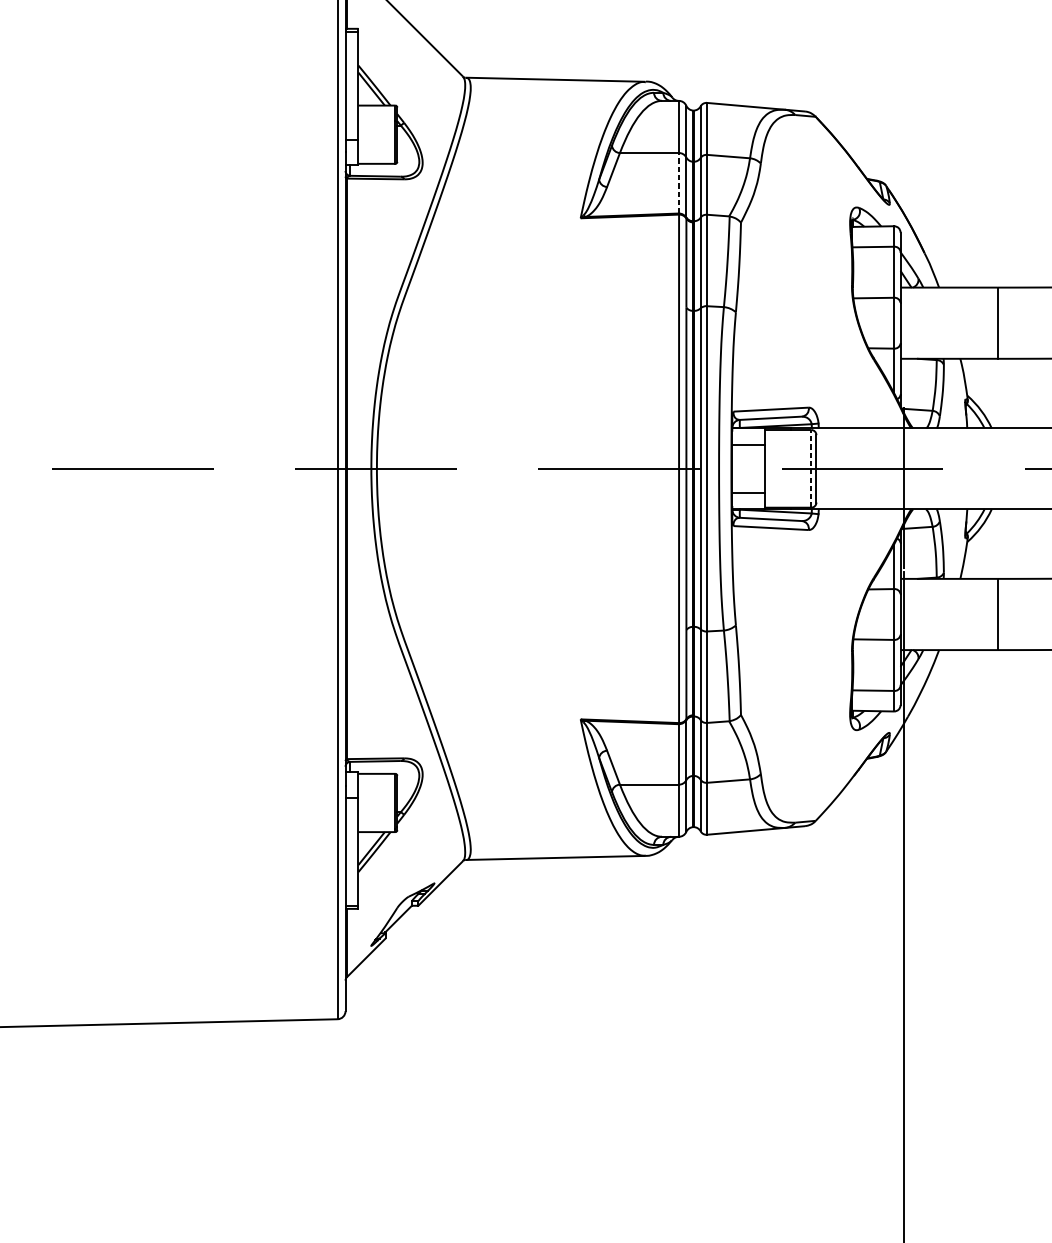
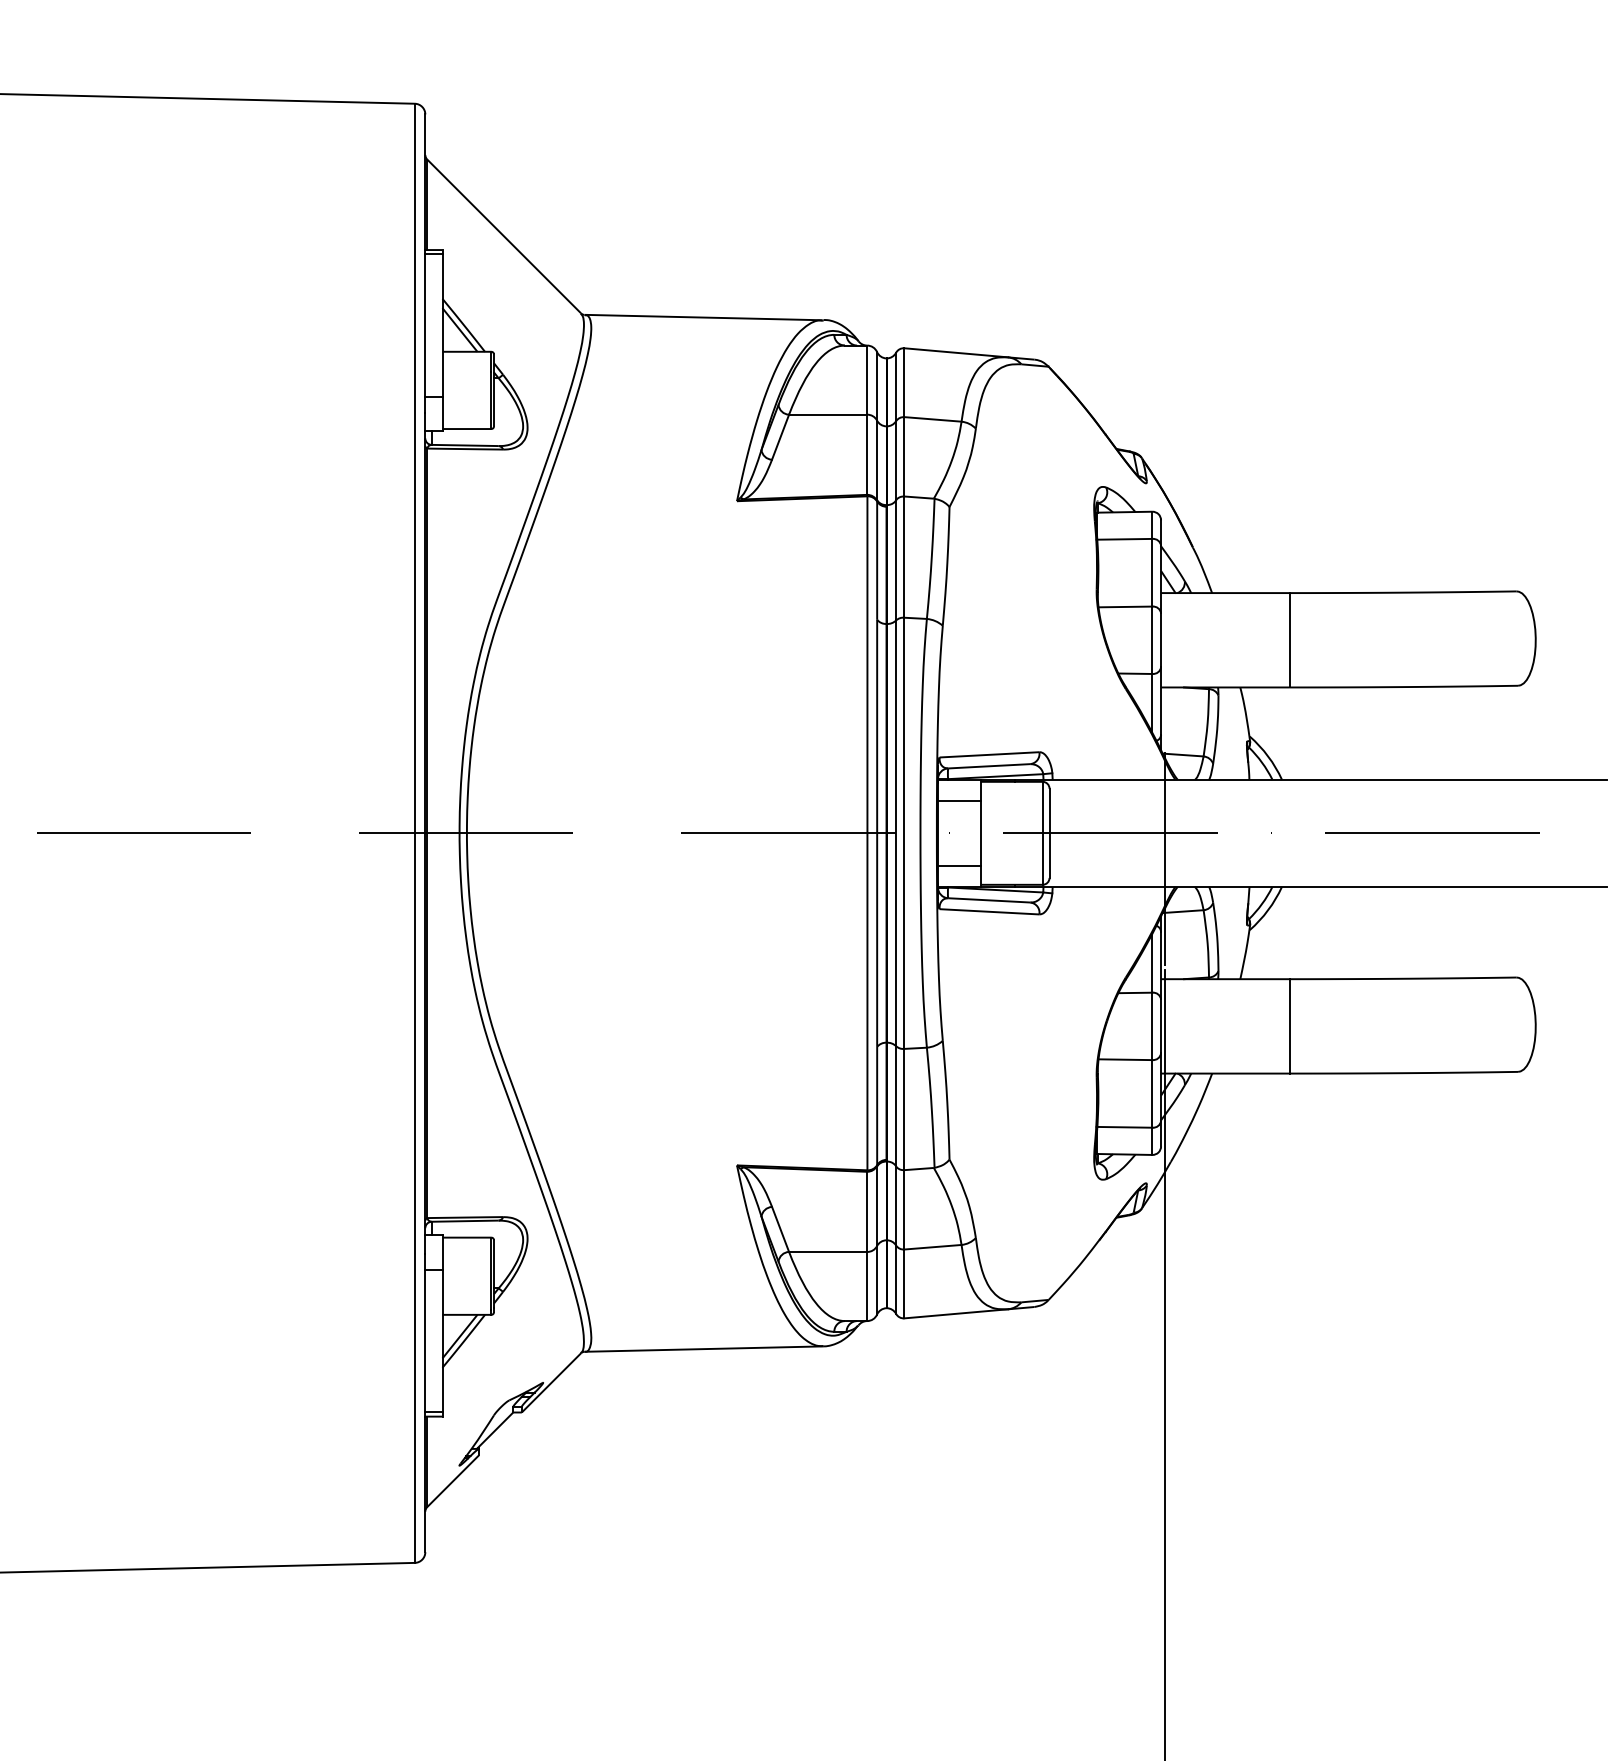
line: (679, 183) -> (867, 454), dashed -> solid
line: (811, 468) -> (1042, 832), dashed -> solid

